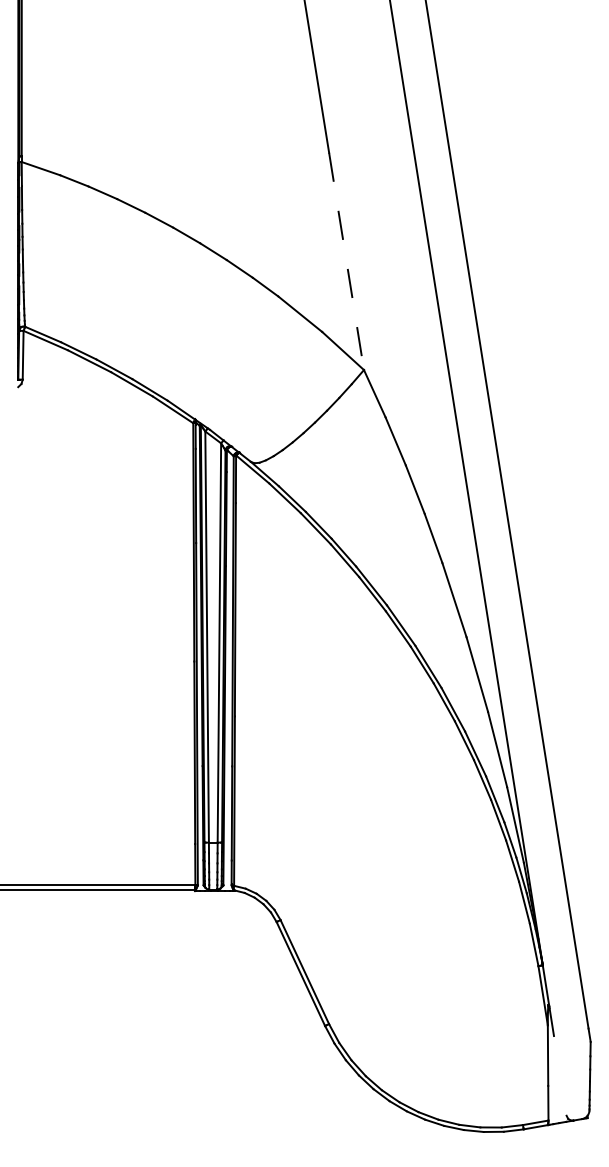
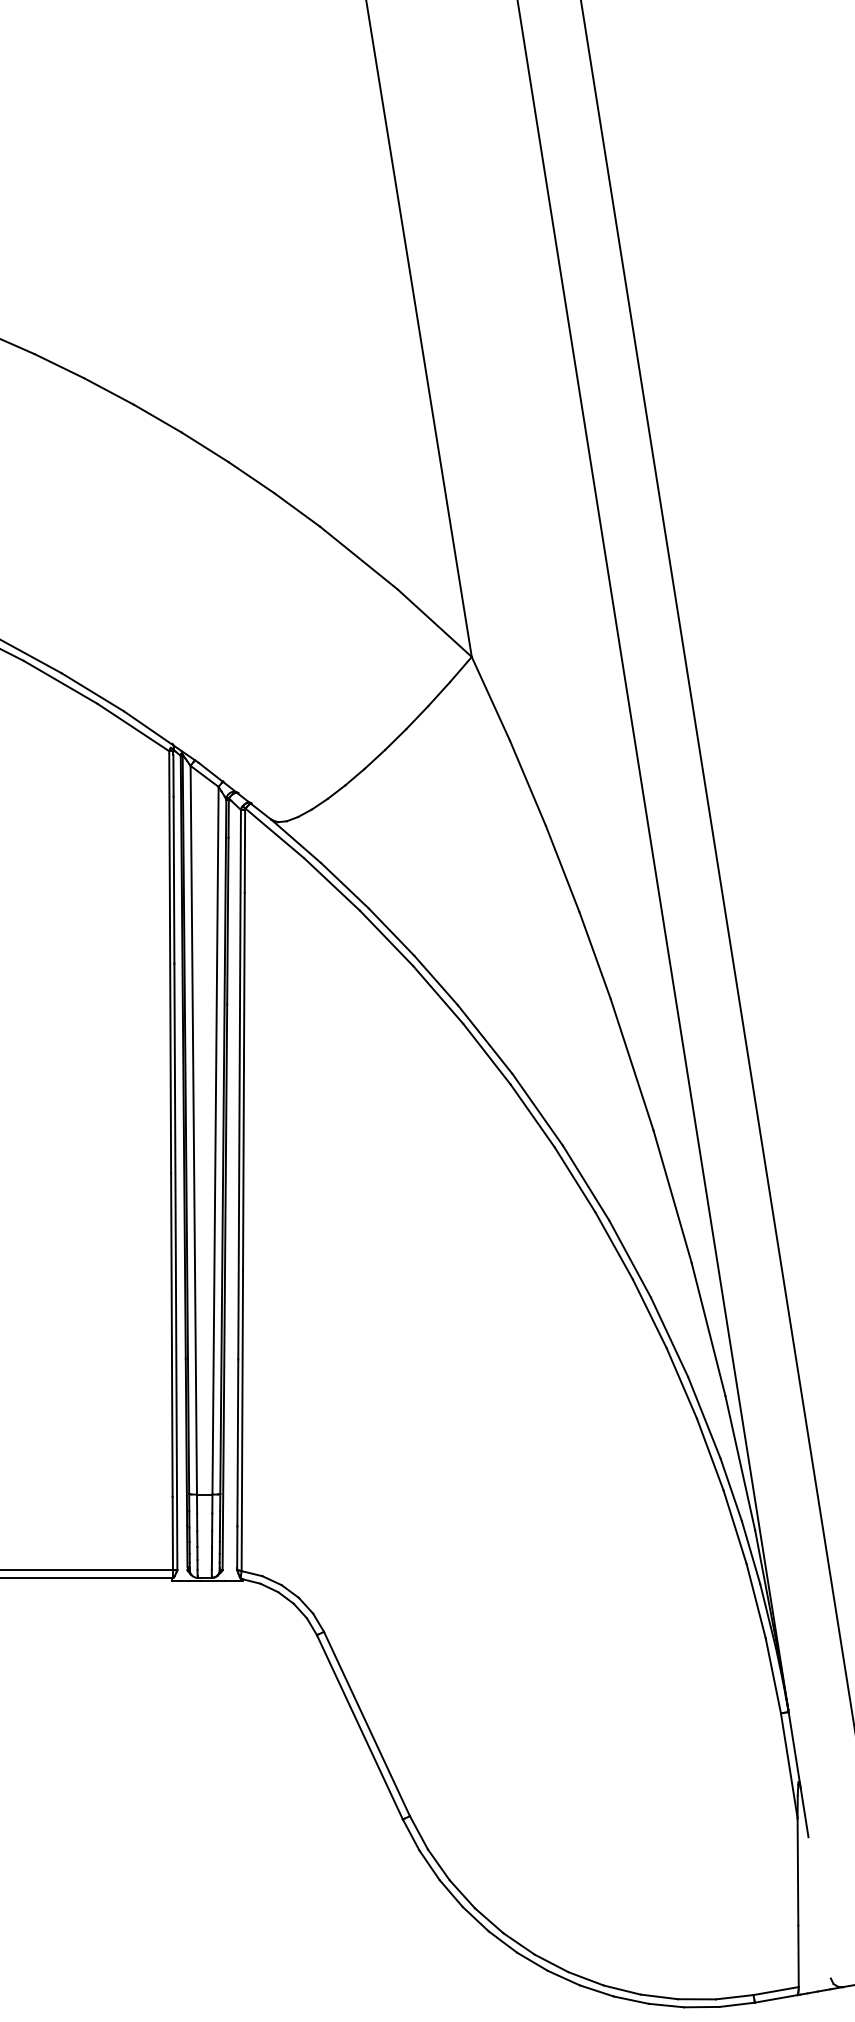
line: (346, 261) -> (440, 464), dashed -> solid

